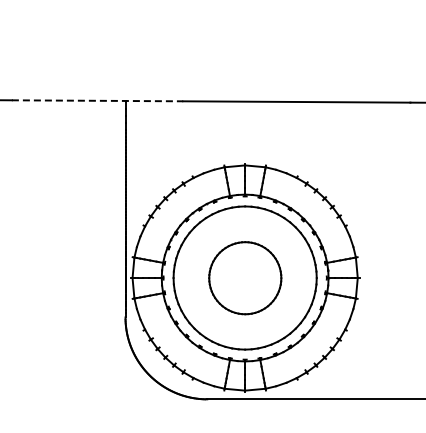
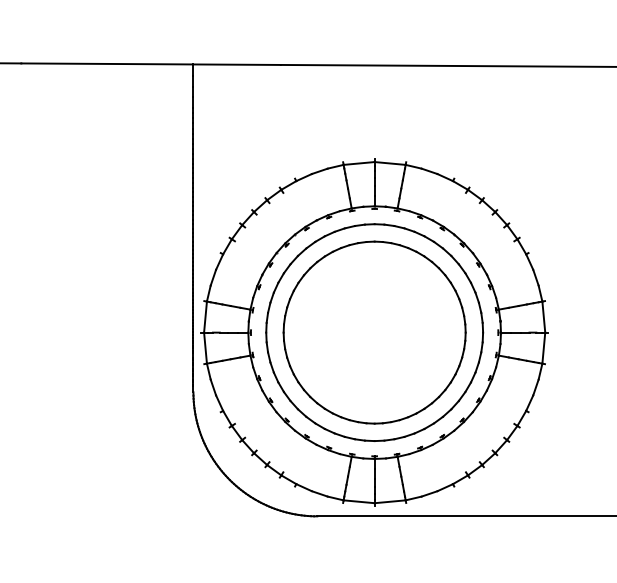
line: (97, 100) -> (151, 63), dashed -> solid
part: (245, 278) -> (375, 333), size x1.67

